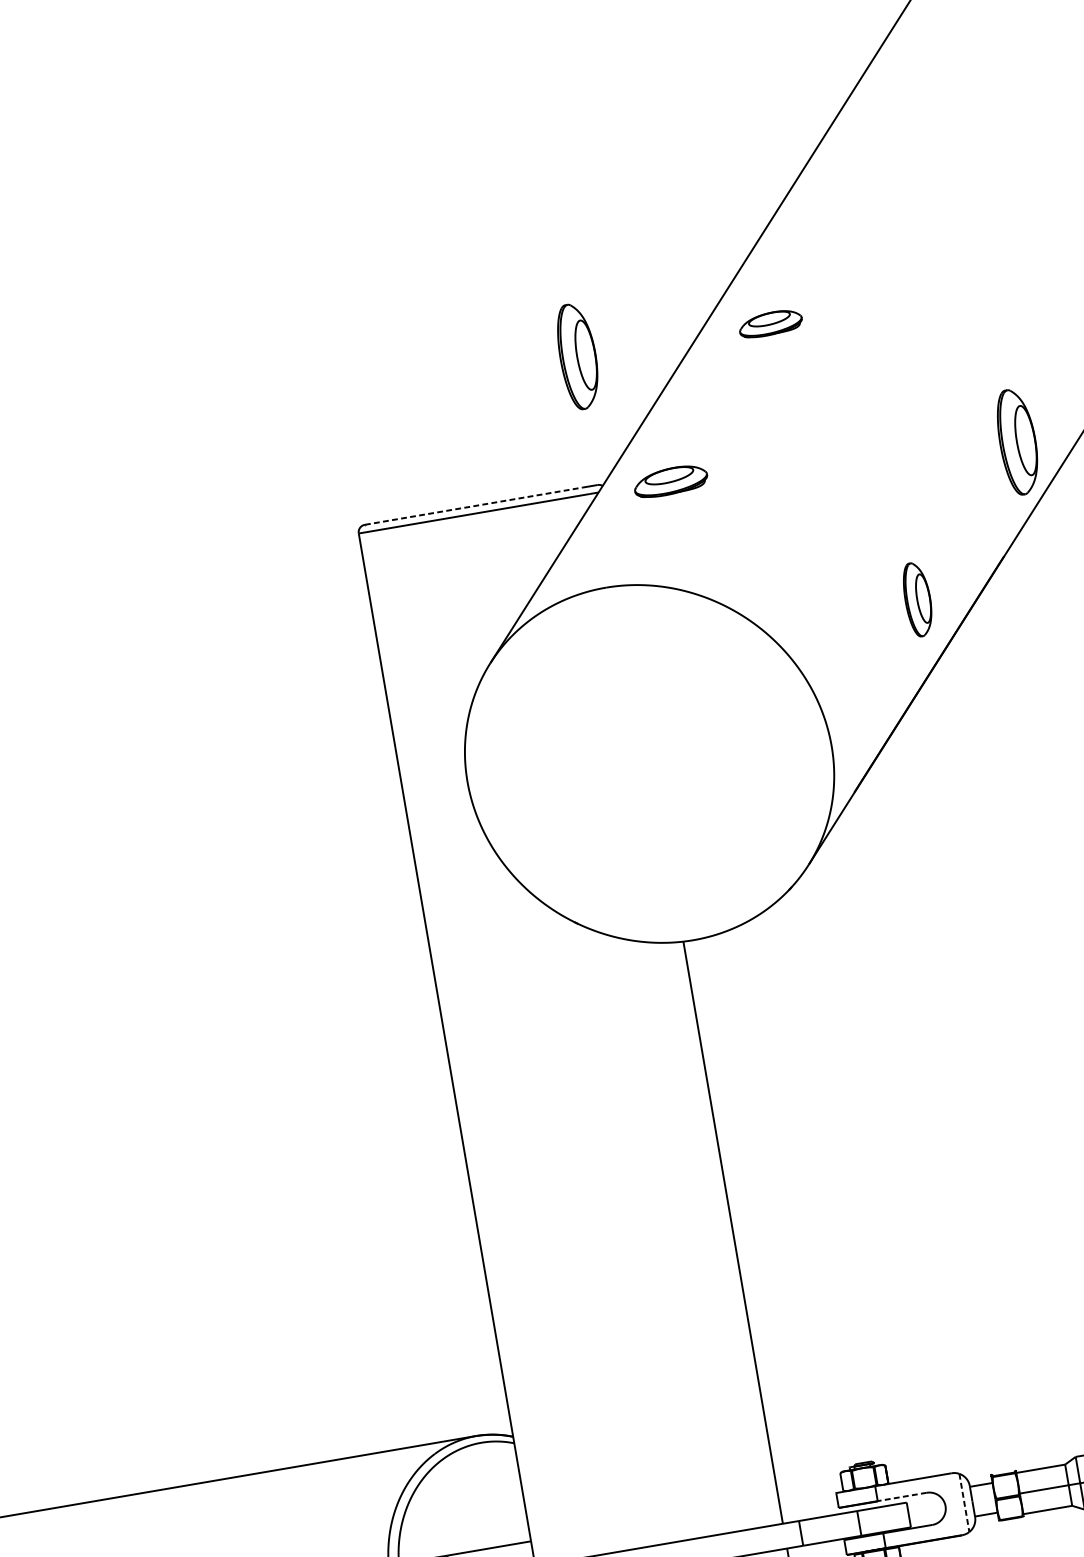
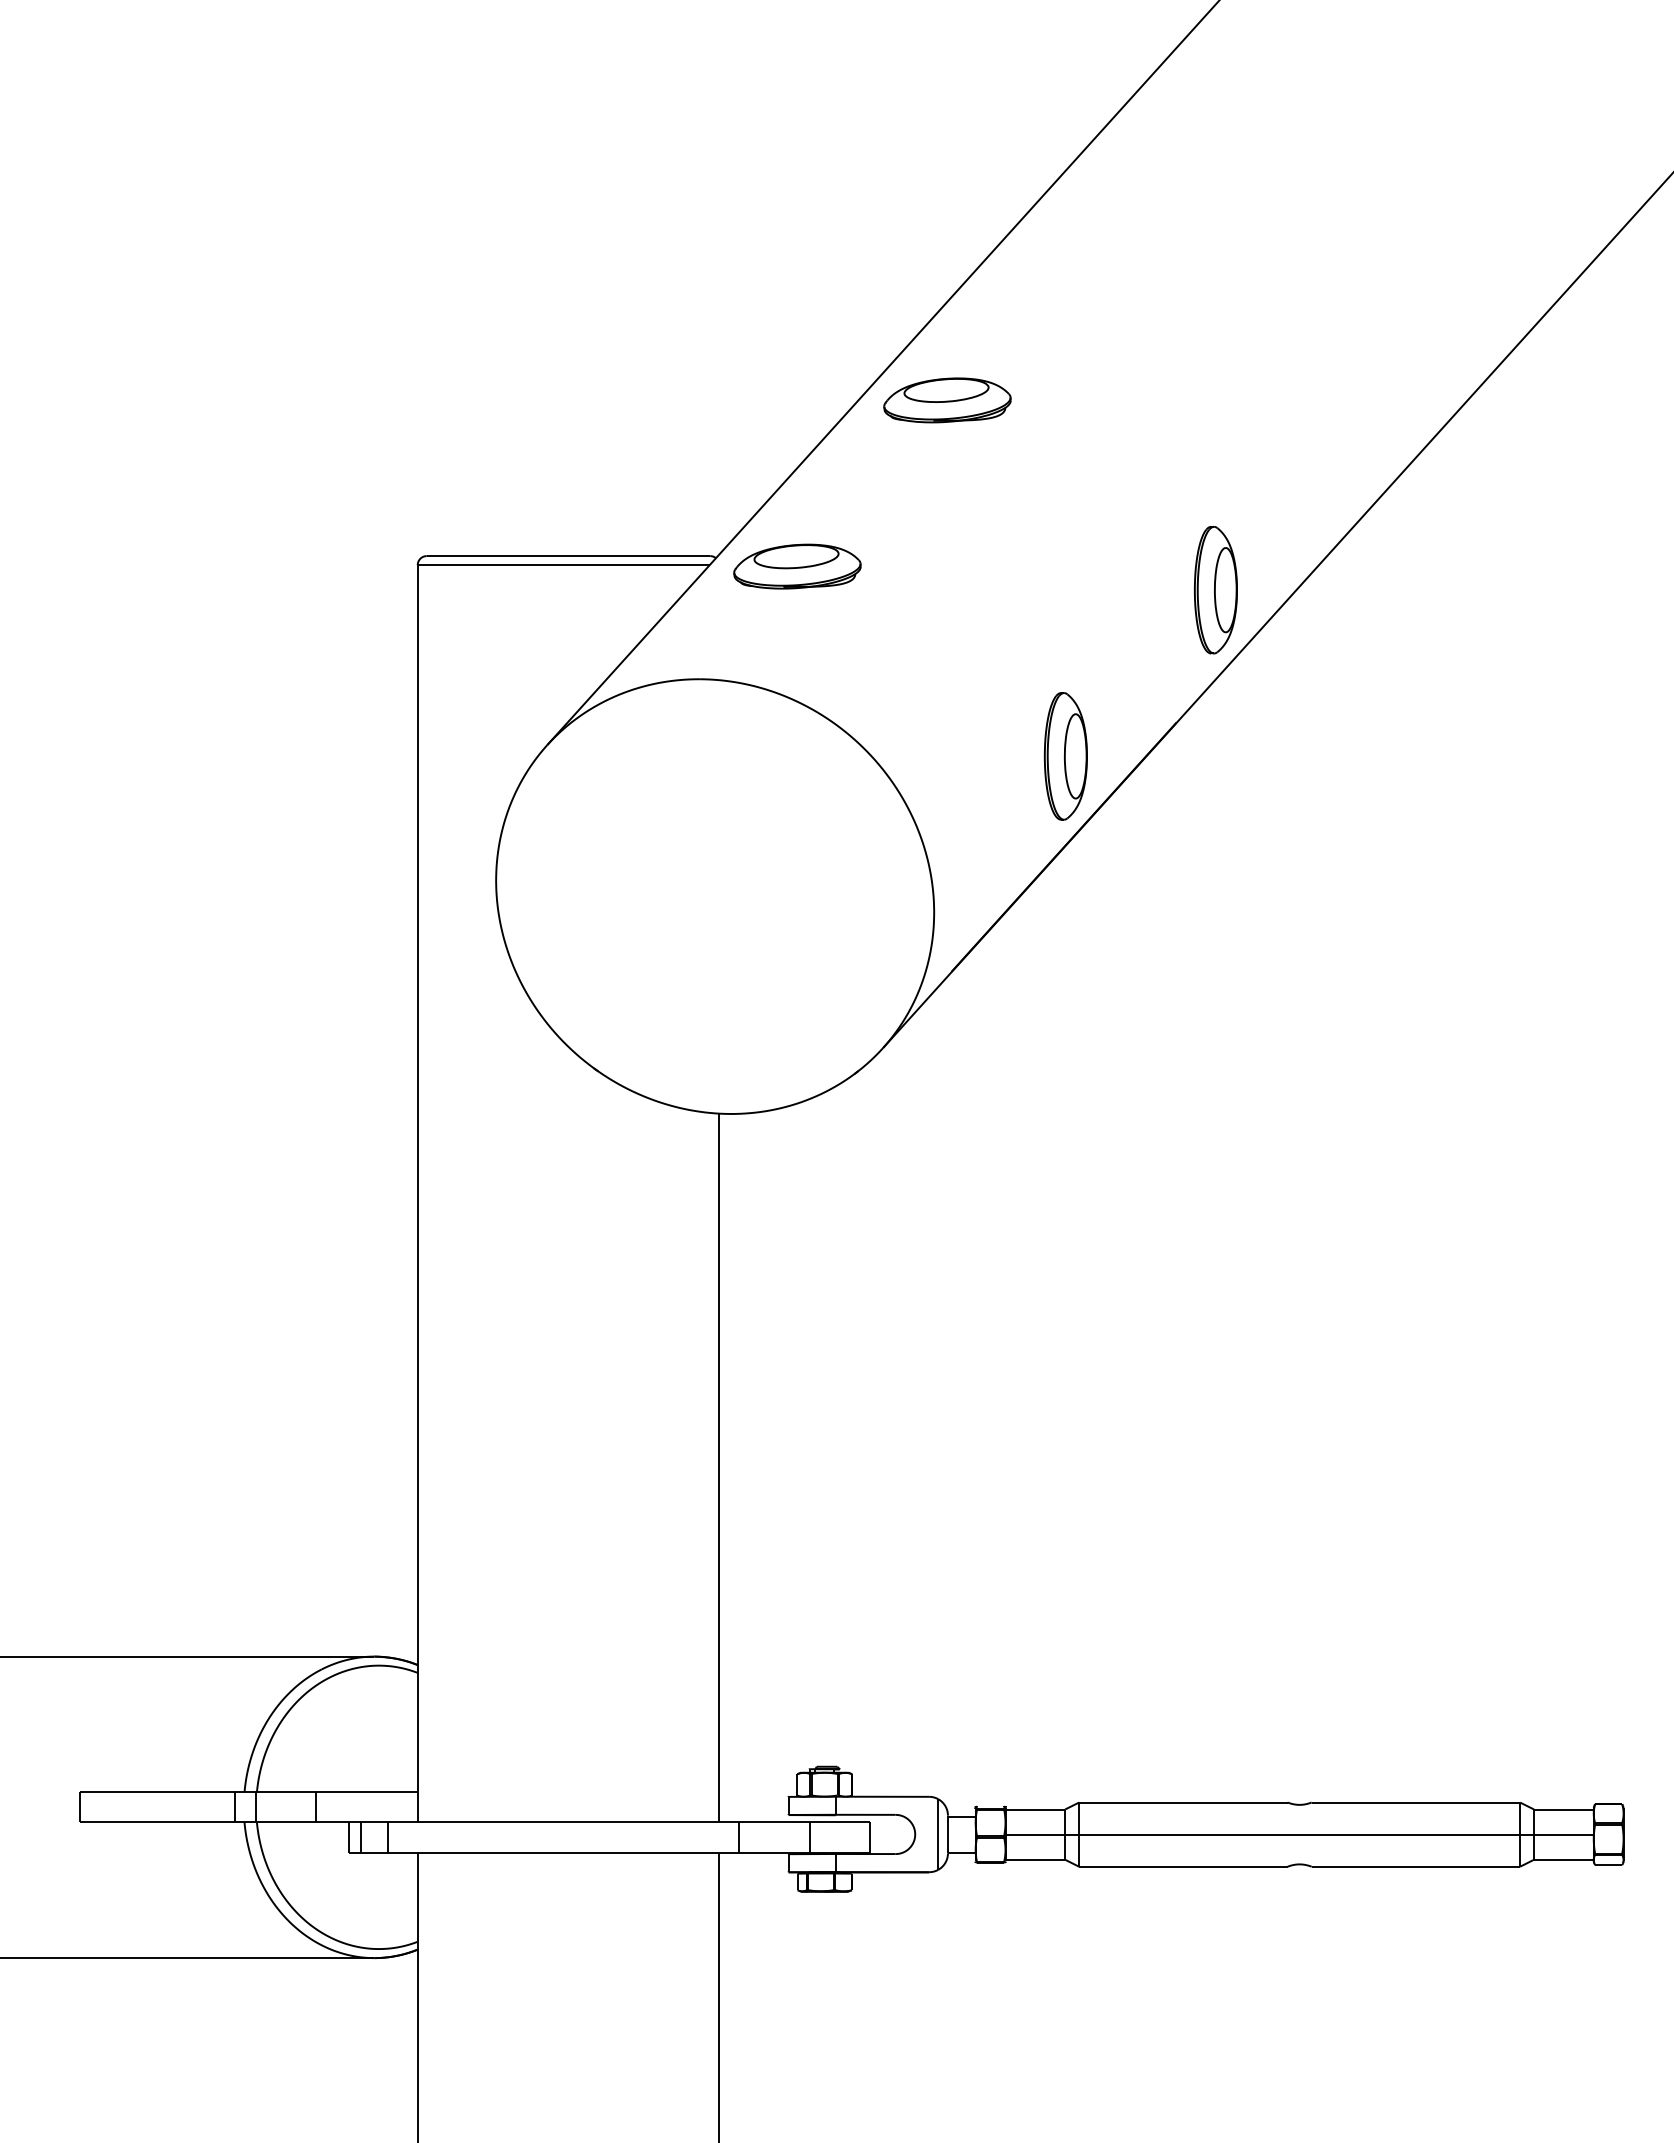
part: (770, 323) -> (947, 400), size x1.67
part: (577, 356) -> (712, 400), removed
part: (670, 481) -> (797, 566), size x1.43
line: (473, 506) -> (558, 556), dashed -> solid
part: (917, 599) -> (1065, 756), size x1.43
line: (901, 1496) -> (865, 1814), dashed -> solid
line: (964, 1503) -> (938, 1835), dashed -> solid

